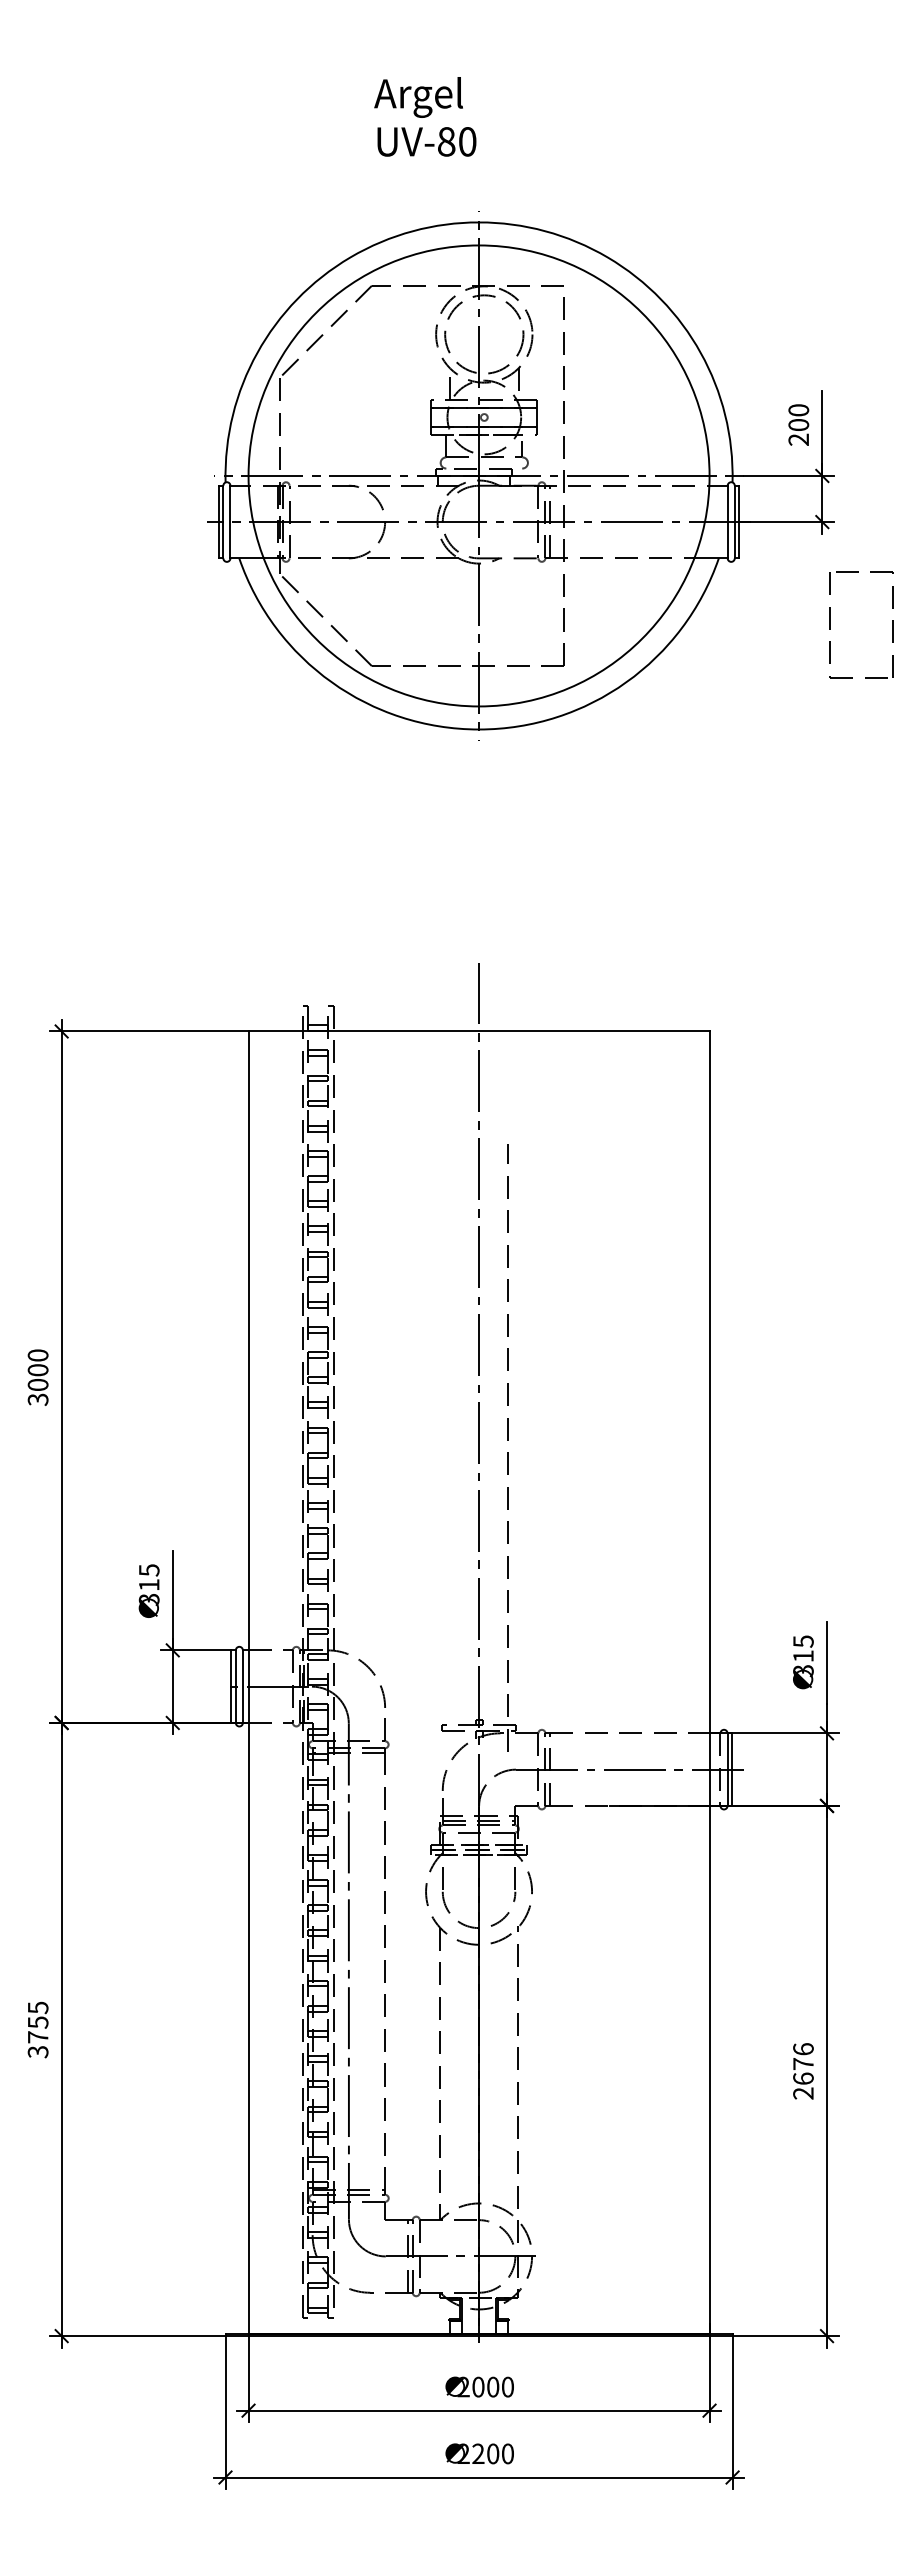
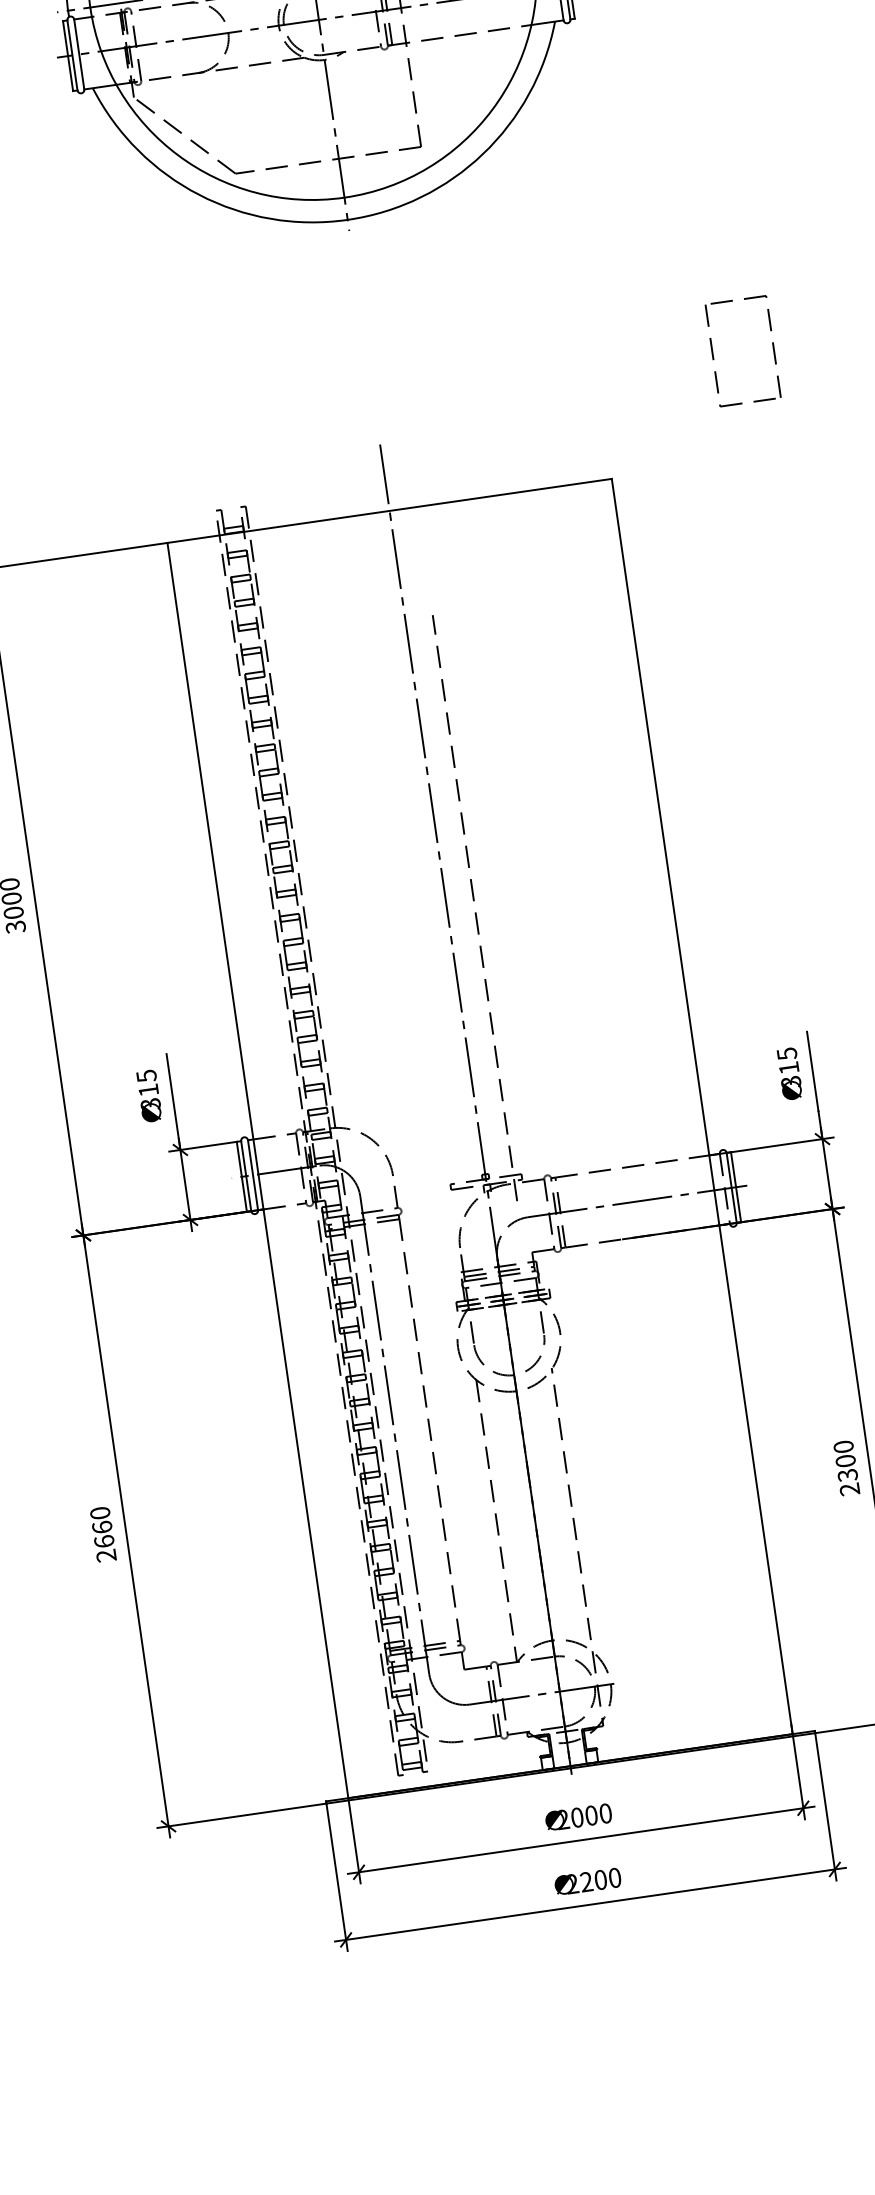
part: (830, 624) -> (712, 355), moved
text: (37, 2029) -> (102, 1534), 3755 -> 2660
text: (803, 2064) -> (845, 1461), 2676 -> 2300

